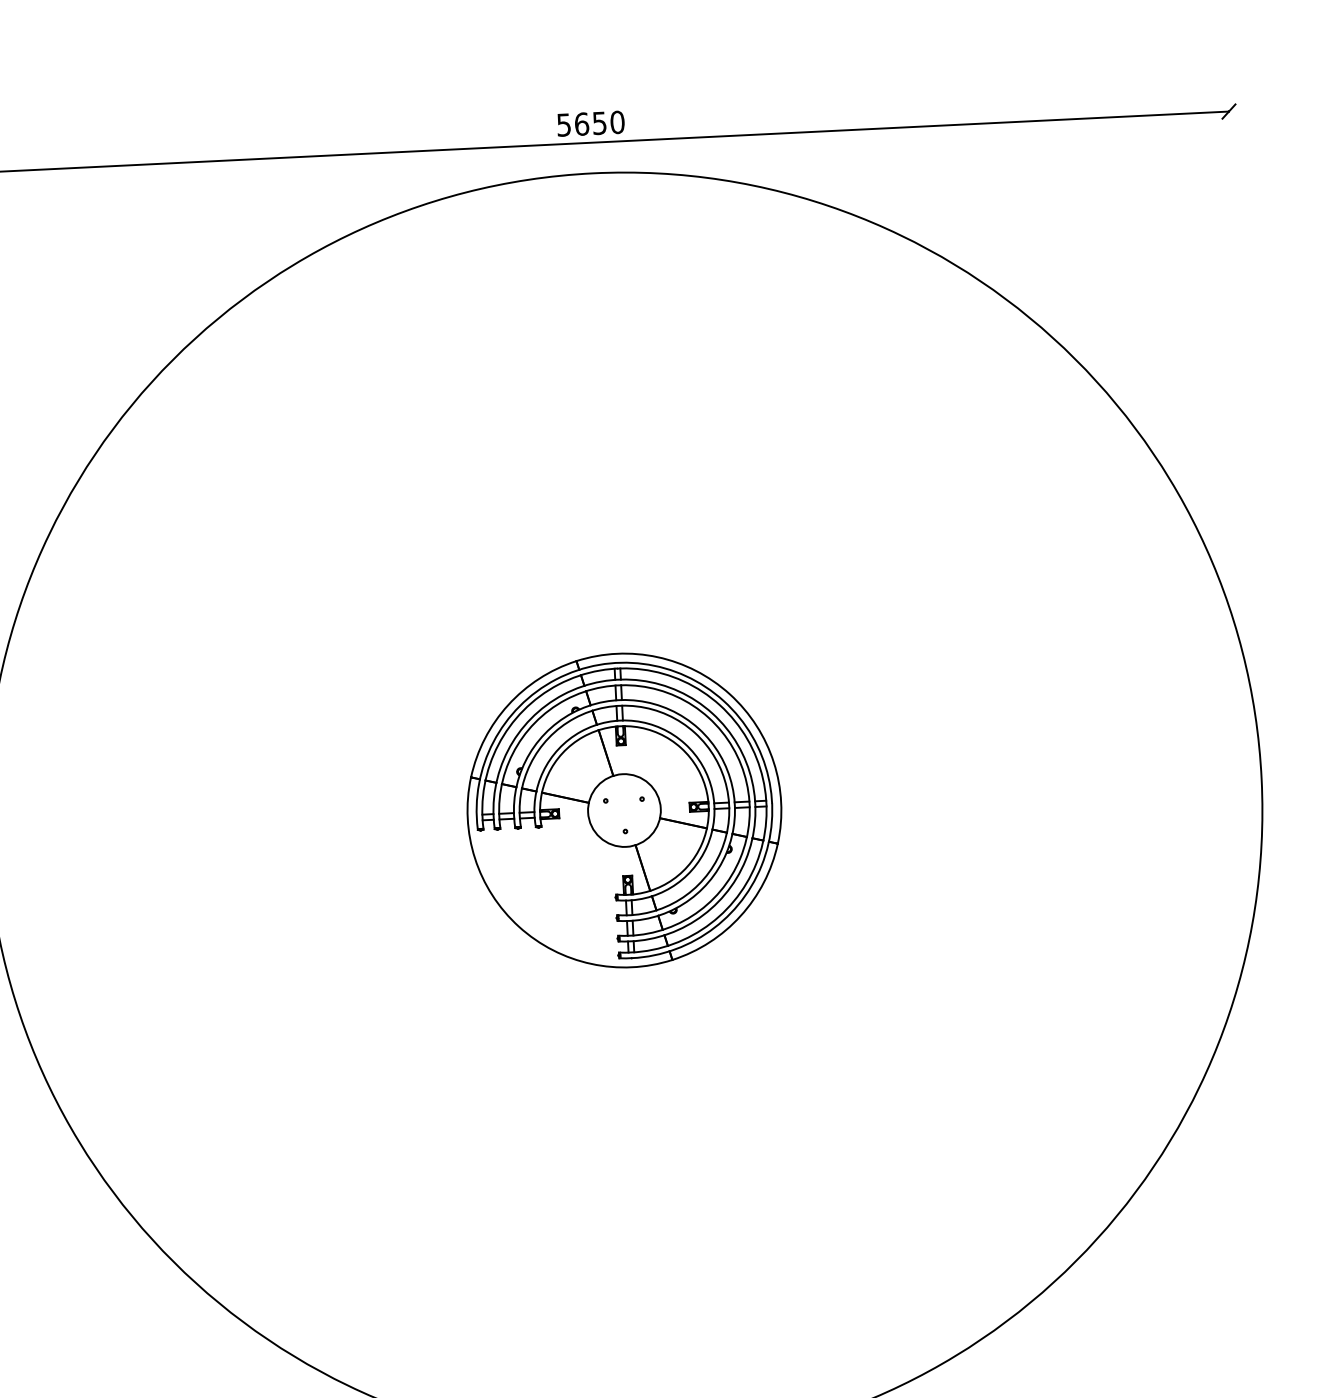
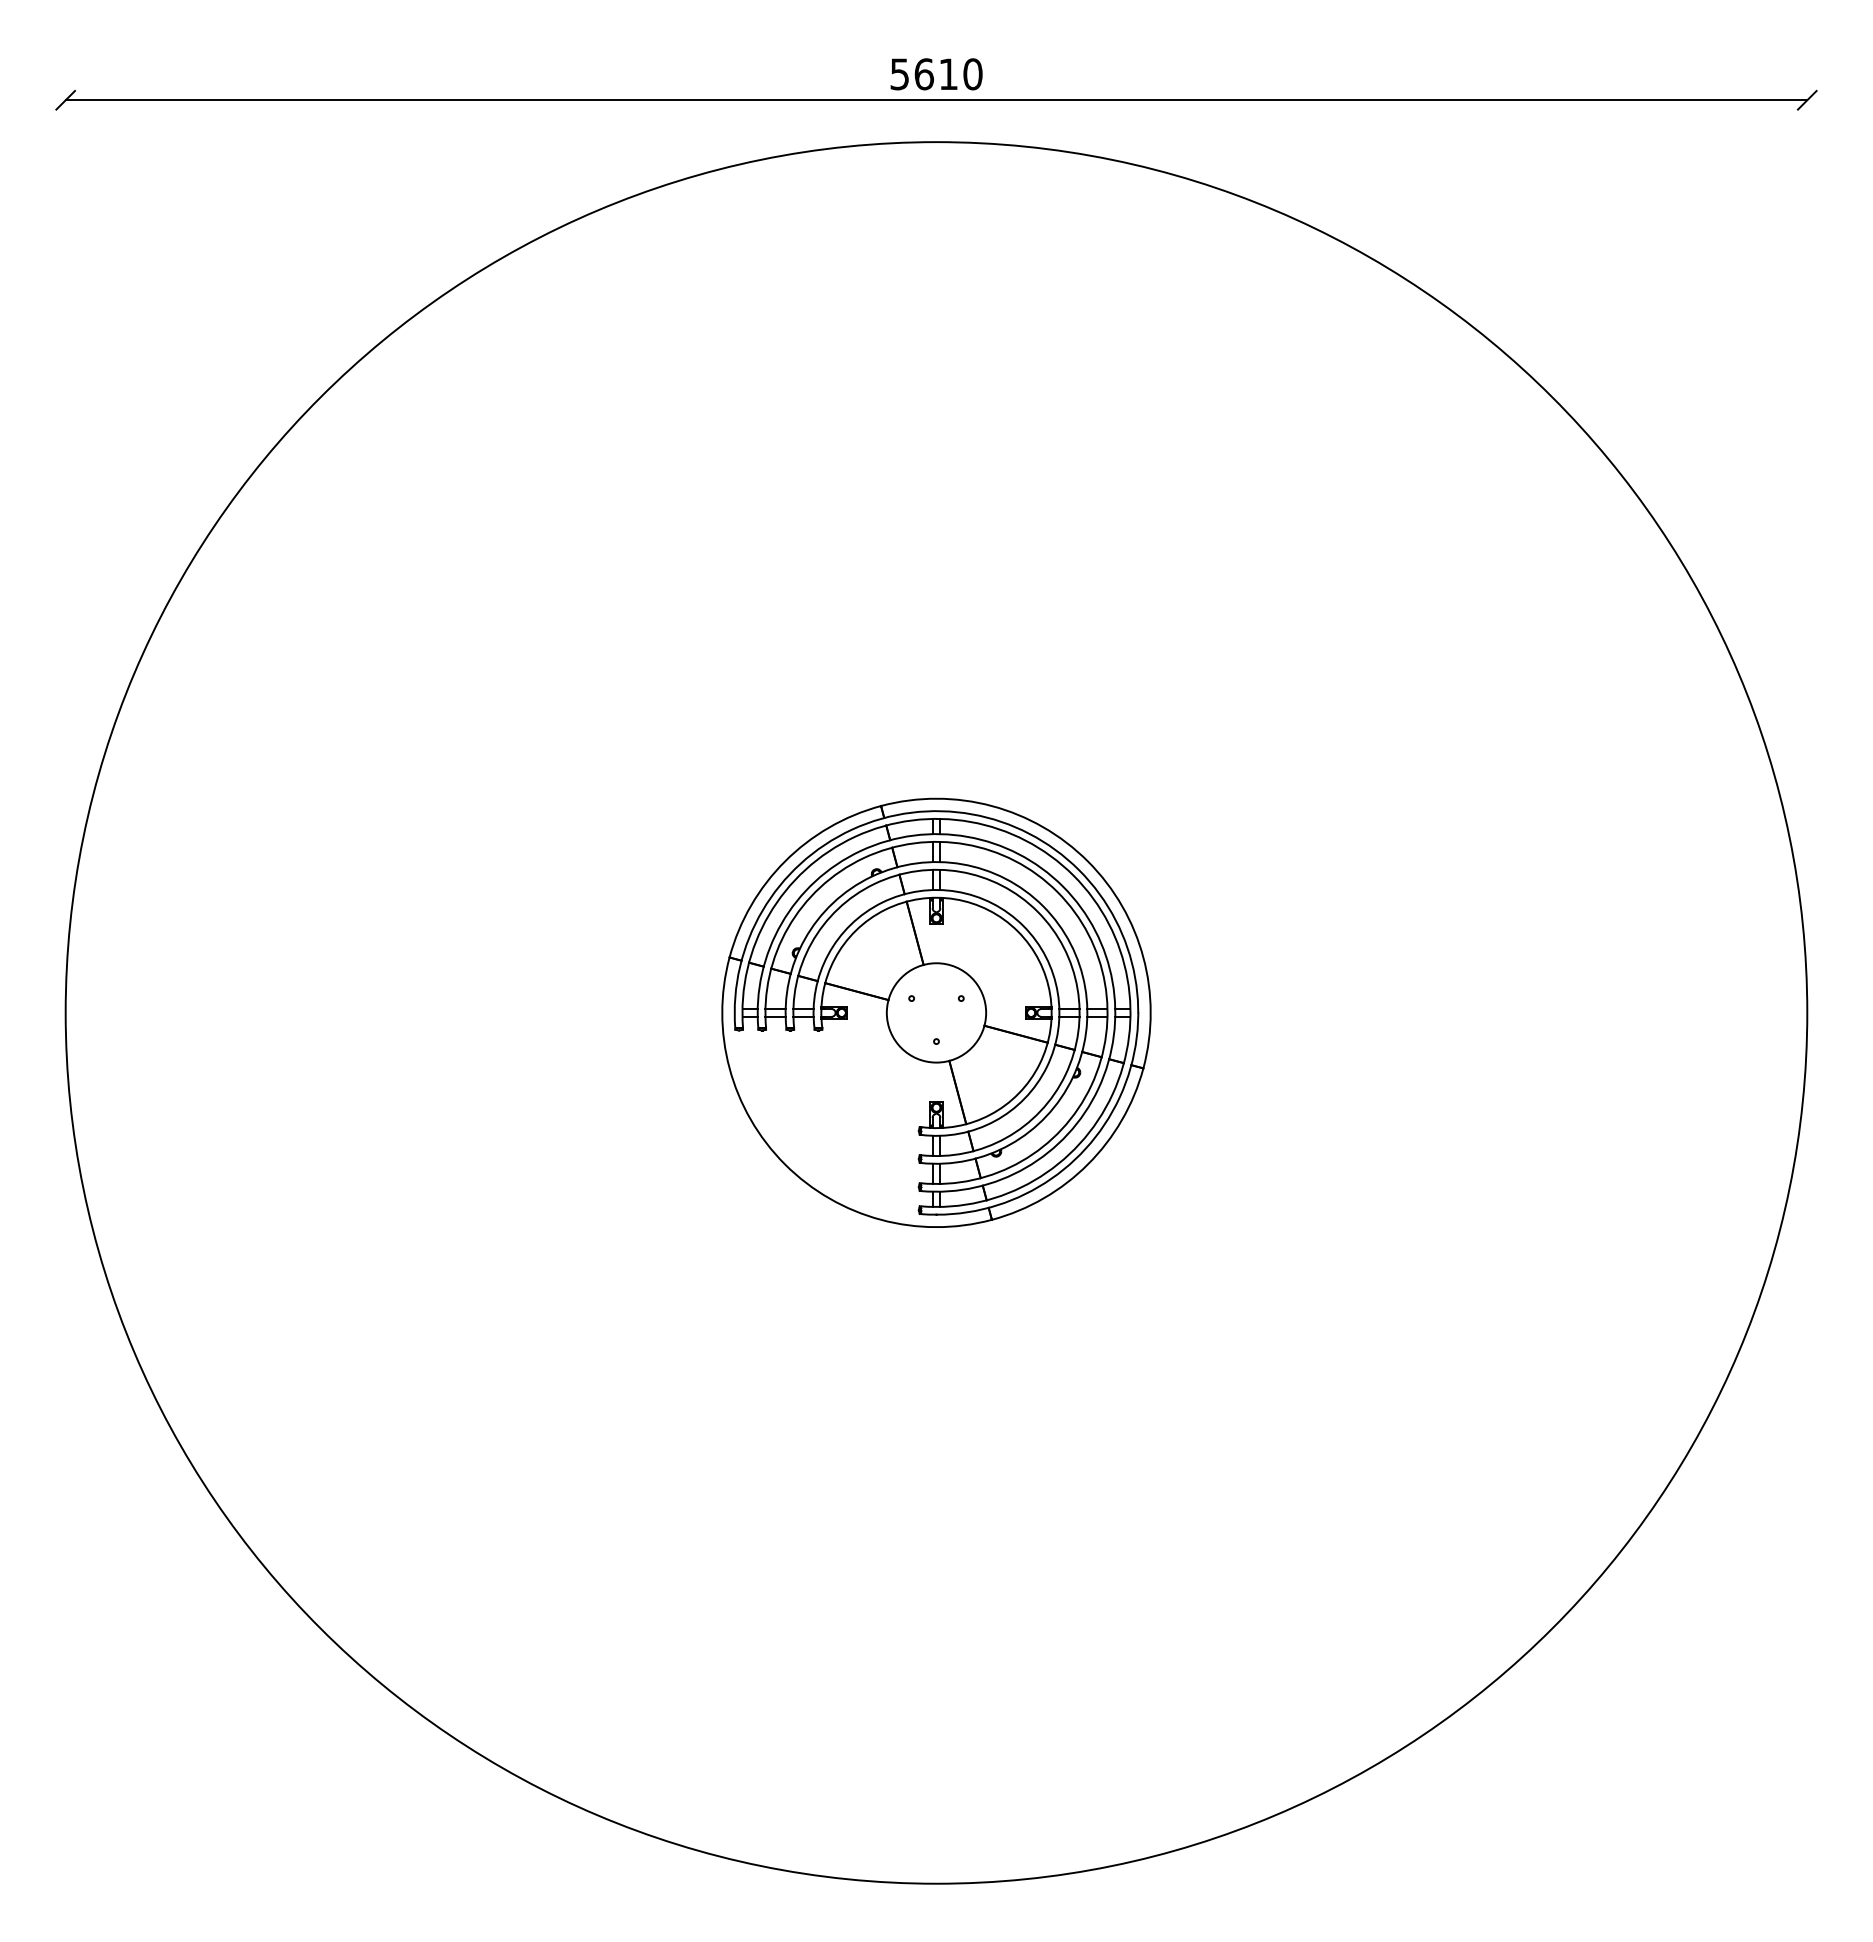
text: (599, 123) -> (948, 74), 5650 -> 5610

